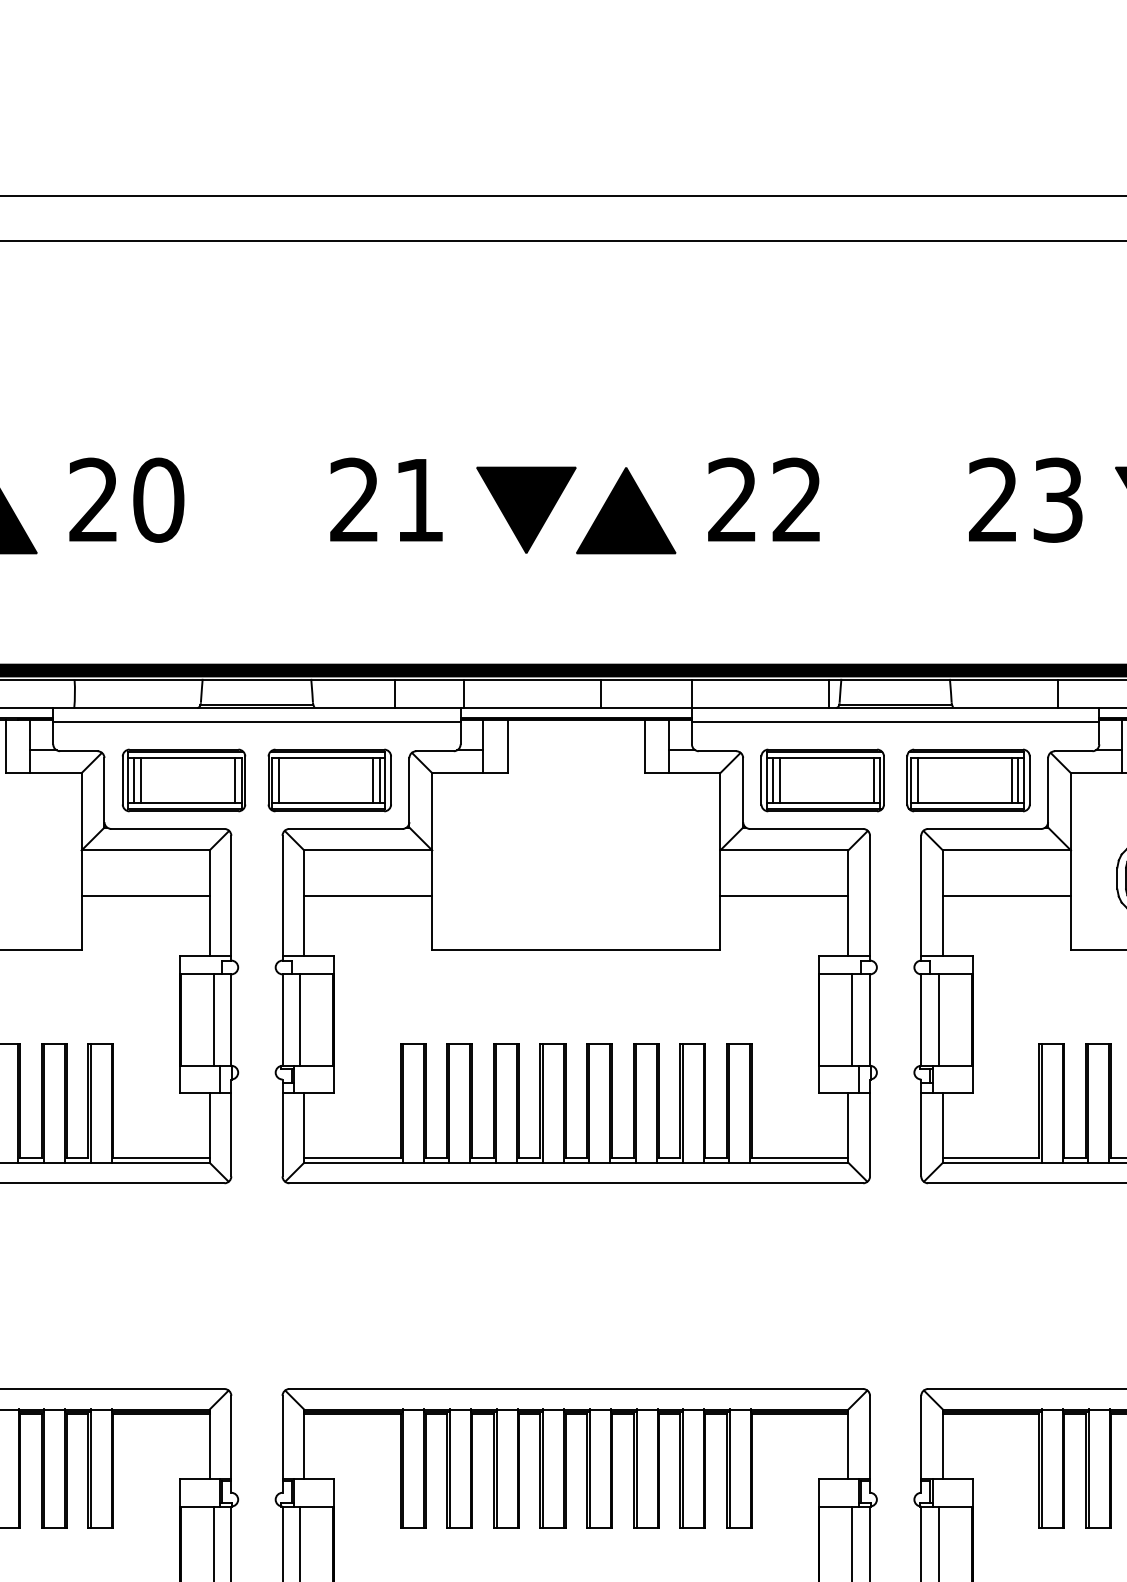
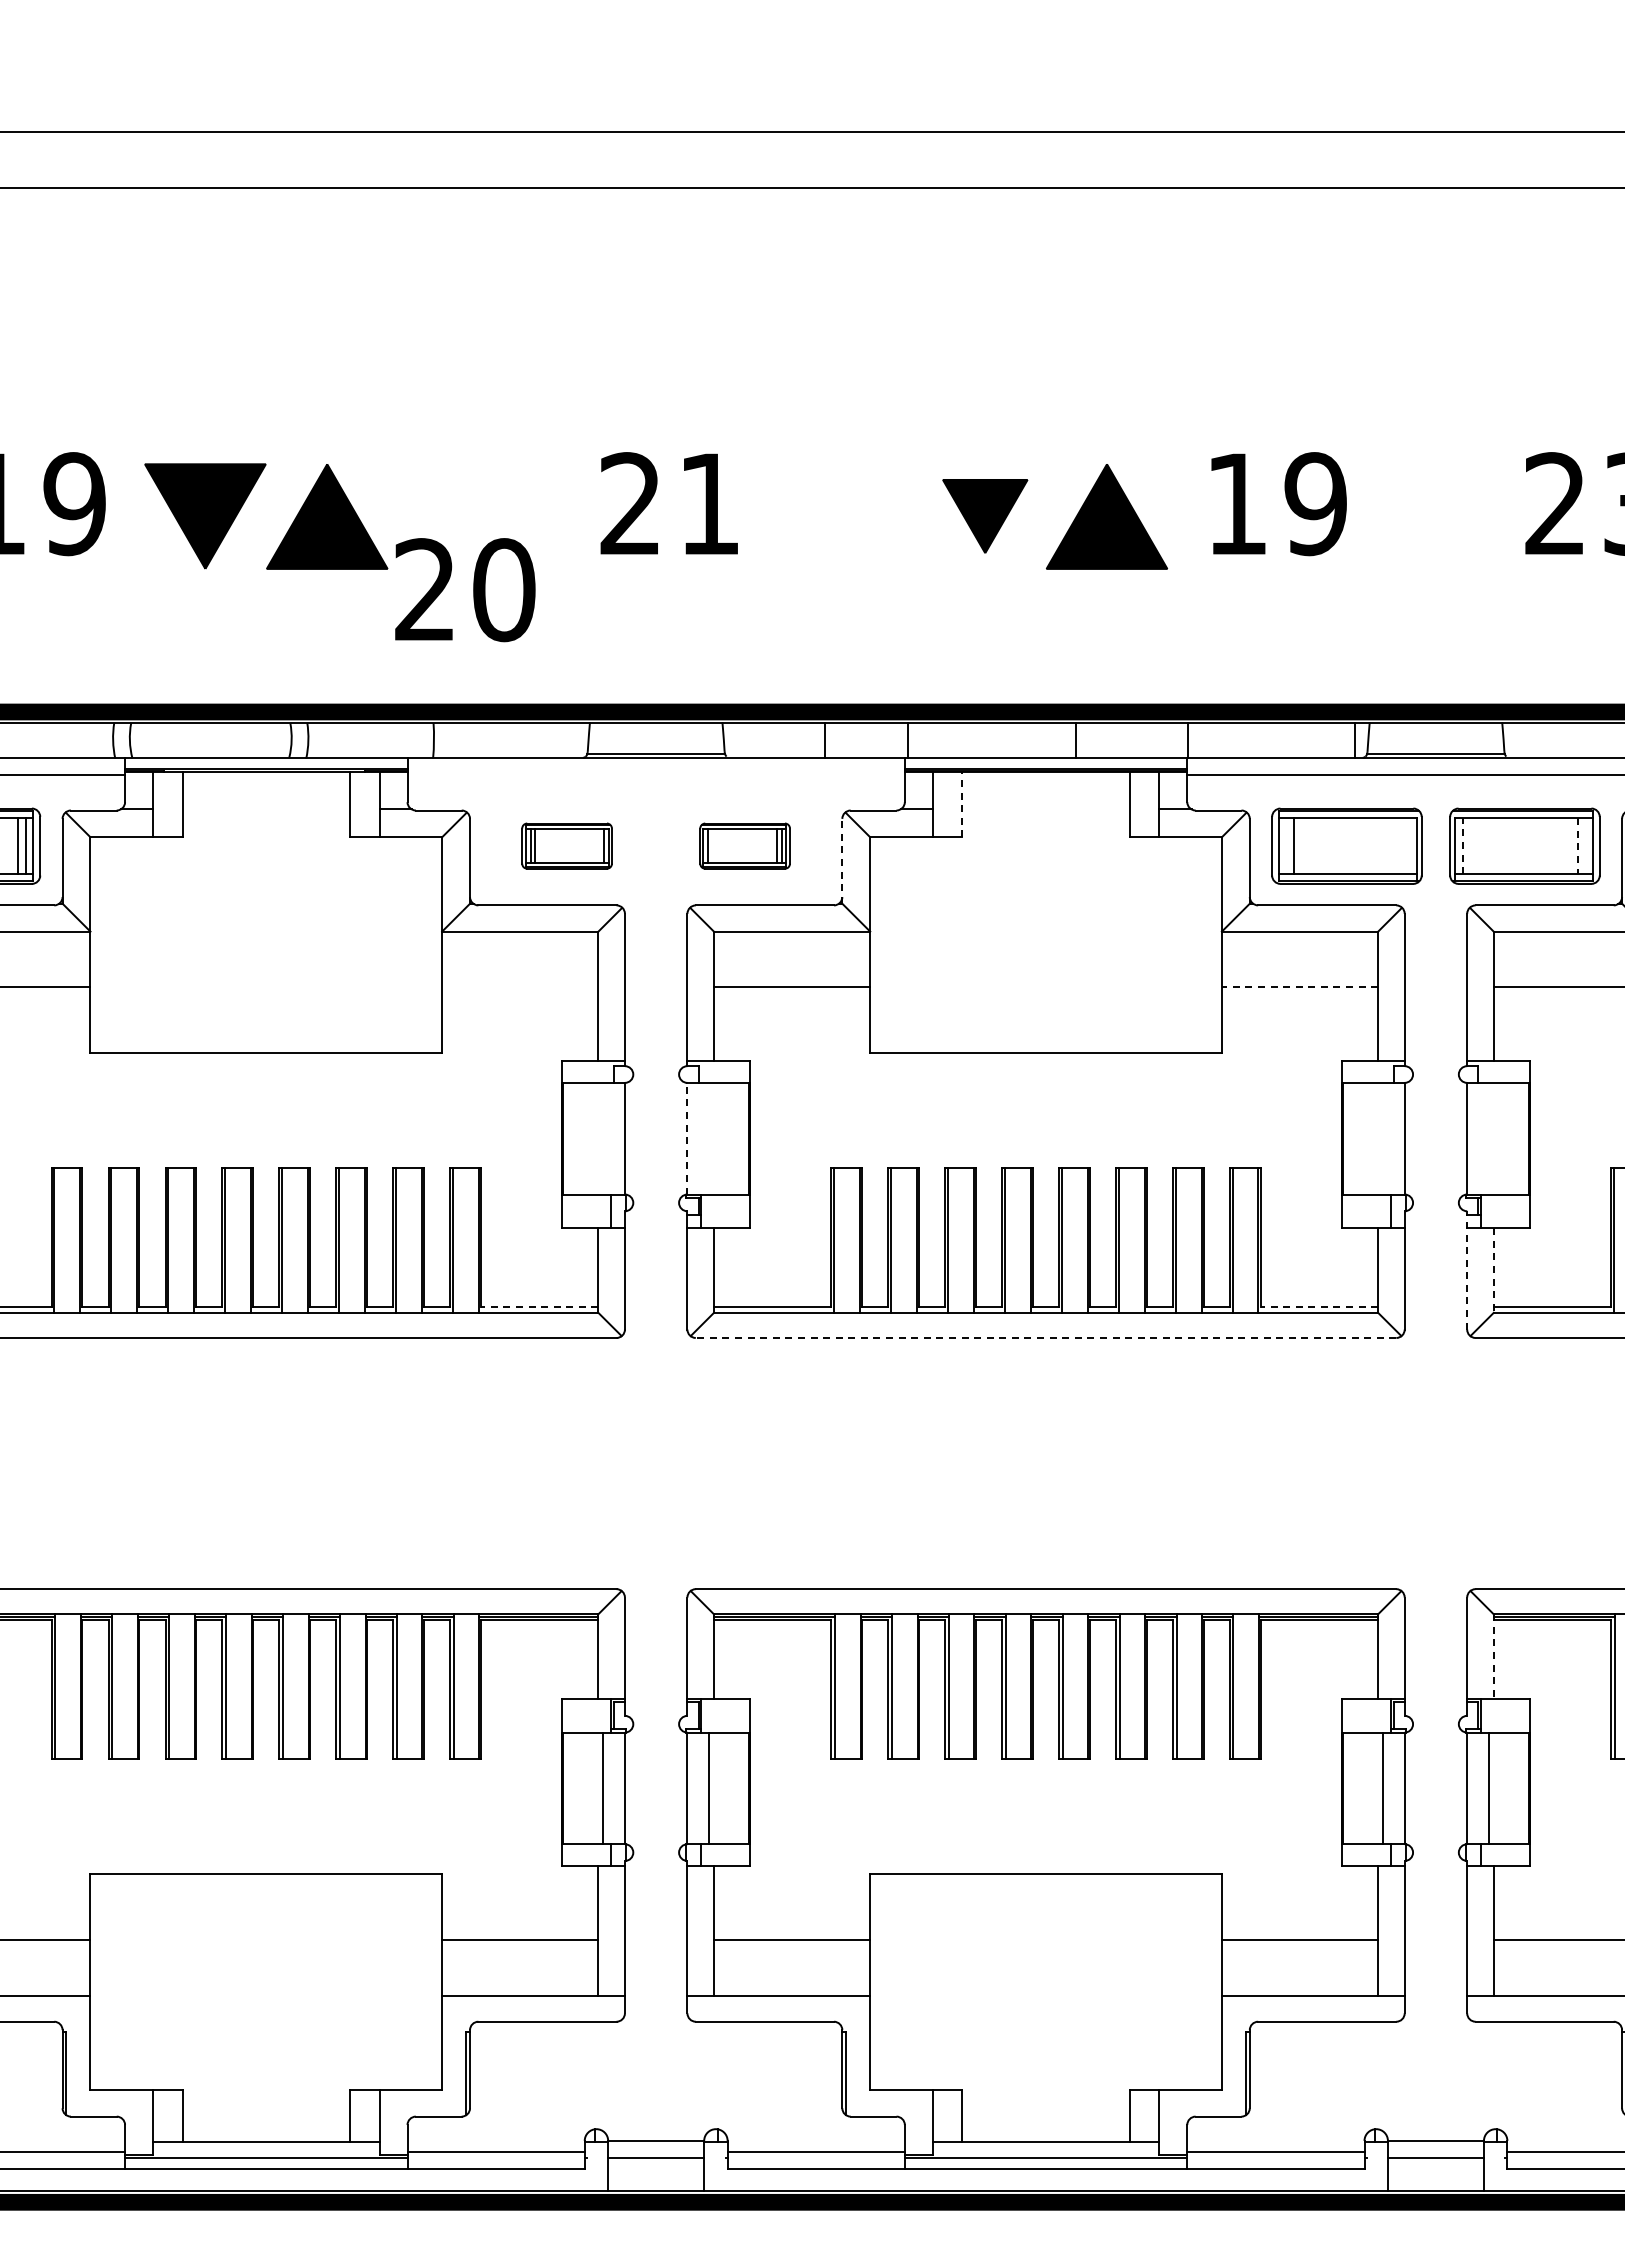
text: (385, 499) -> (668, 503), moved
text: (126, 500) -> (465, 590), moved
text: (765, 500) -> (1276, 504), 22 -> 19
part: (526, 510) -> (985, 516), size x0.7
line: (256, 722) -> (655, 775), removed
line: (507, 746) -> (962, 804), solid -> dashed
part: (183, 779) -> (566, 845), size x0.6
part: (329, 779) -> (744, 845), size x0.6
line: (773, 780) -> (1286, 846), removed
line: (873, 780) -> (1409, 846), removed
line: (917, 780) -> (1462, 846), solid -> dashed
line: (1011, 780) -> (1577, 846), solid -> dashed
line: (1018, 780) -> (1585, 846), removed
line: (409, 792) -> (842, 860), solid -> dashed
line: (145, 896) -> (520, 987), removed
line: (783, 896) -> (1299, 987), solid -> dashed
line: (213, 1019) -> (603, 1138), removed
line: (282, 1019) -> (687, 1138), solid -> dashed
line: (299, 1019) -> (708, 1138), removed
line: (852, 1019) -> (1383, 1138), removed
line: (938, 1019) -> (1488, 1138), removed
line: (921, 1127) -> (1467, 1269), solid -> dashed
line: (942, 1128) -> (1493, 1271), solid -> dashed
line: (161, 1158) -> (539, 1307), solid -> dashed
line: (800, 1158) -> (1319, 1307), solid -> dashed
line: (575, 1182) -> (1045, 1337), solid -> dashed
line: (942, 1445) -> (1493, 1657), solid -> dashed

